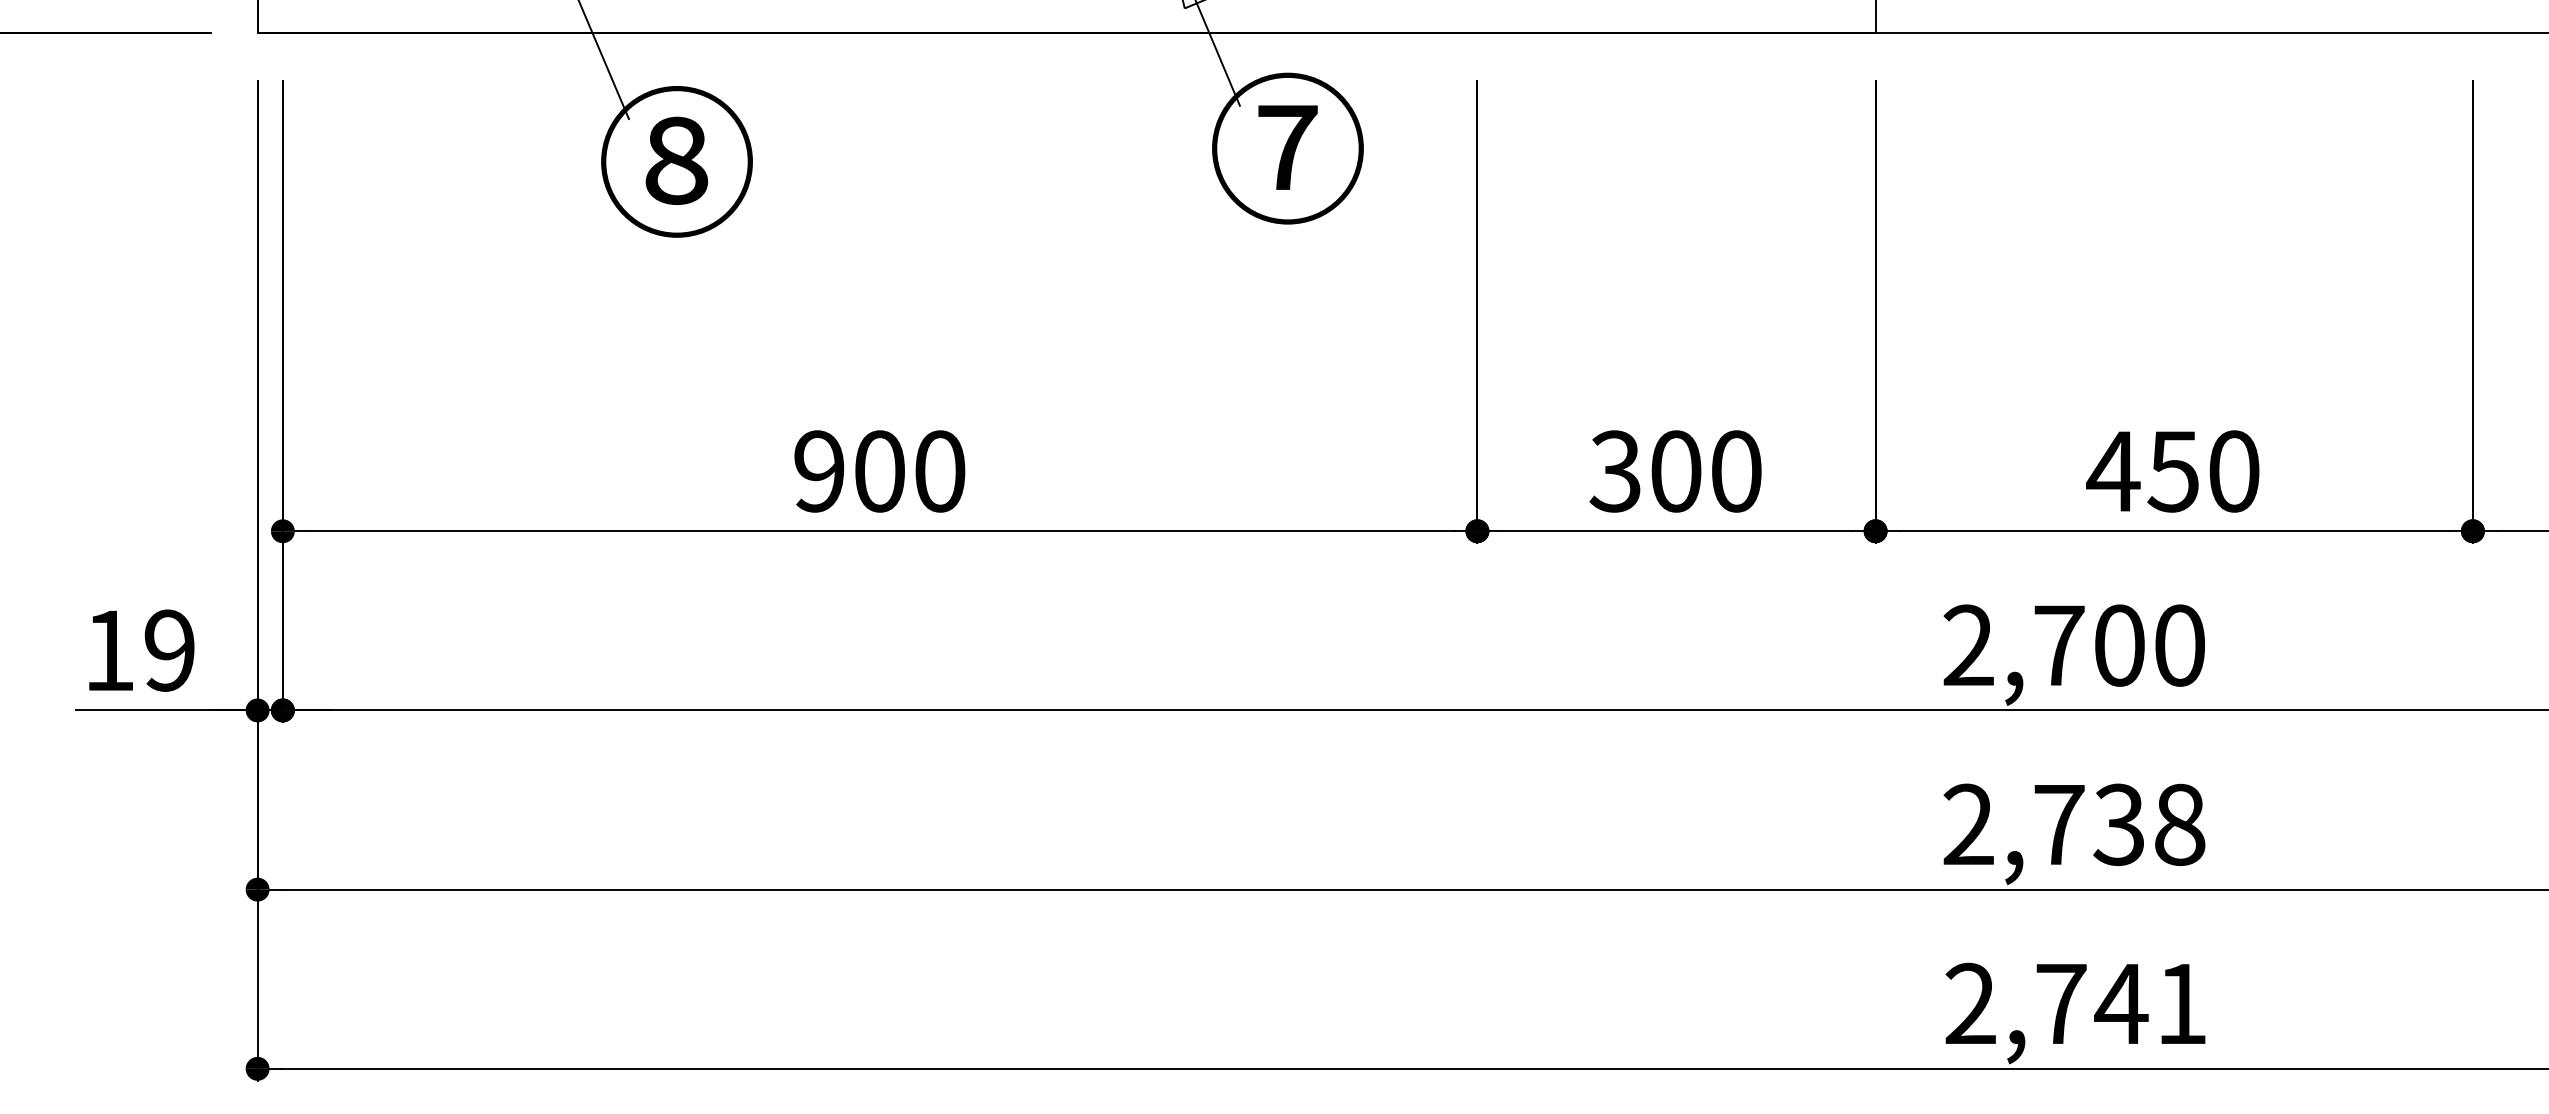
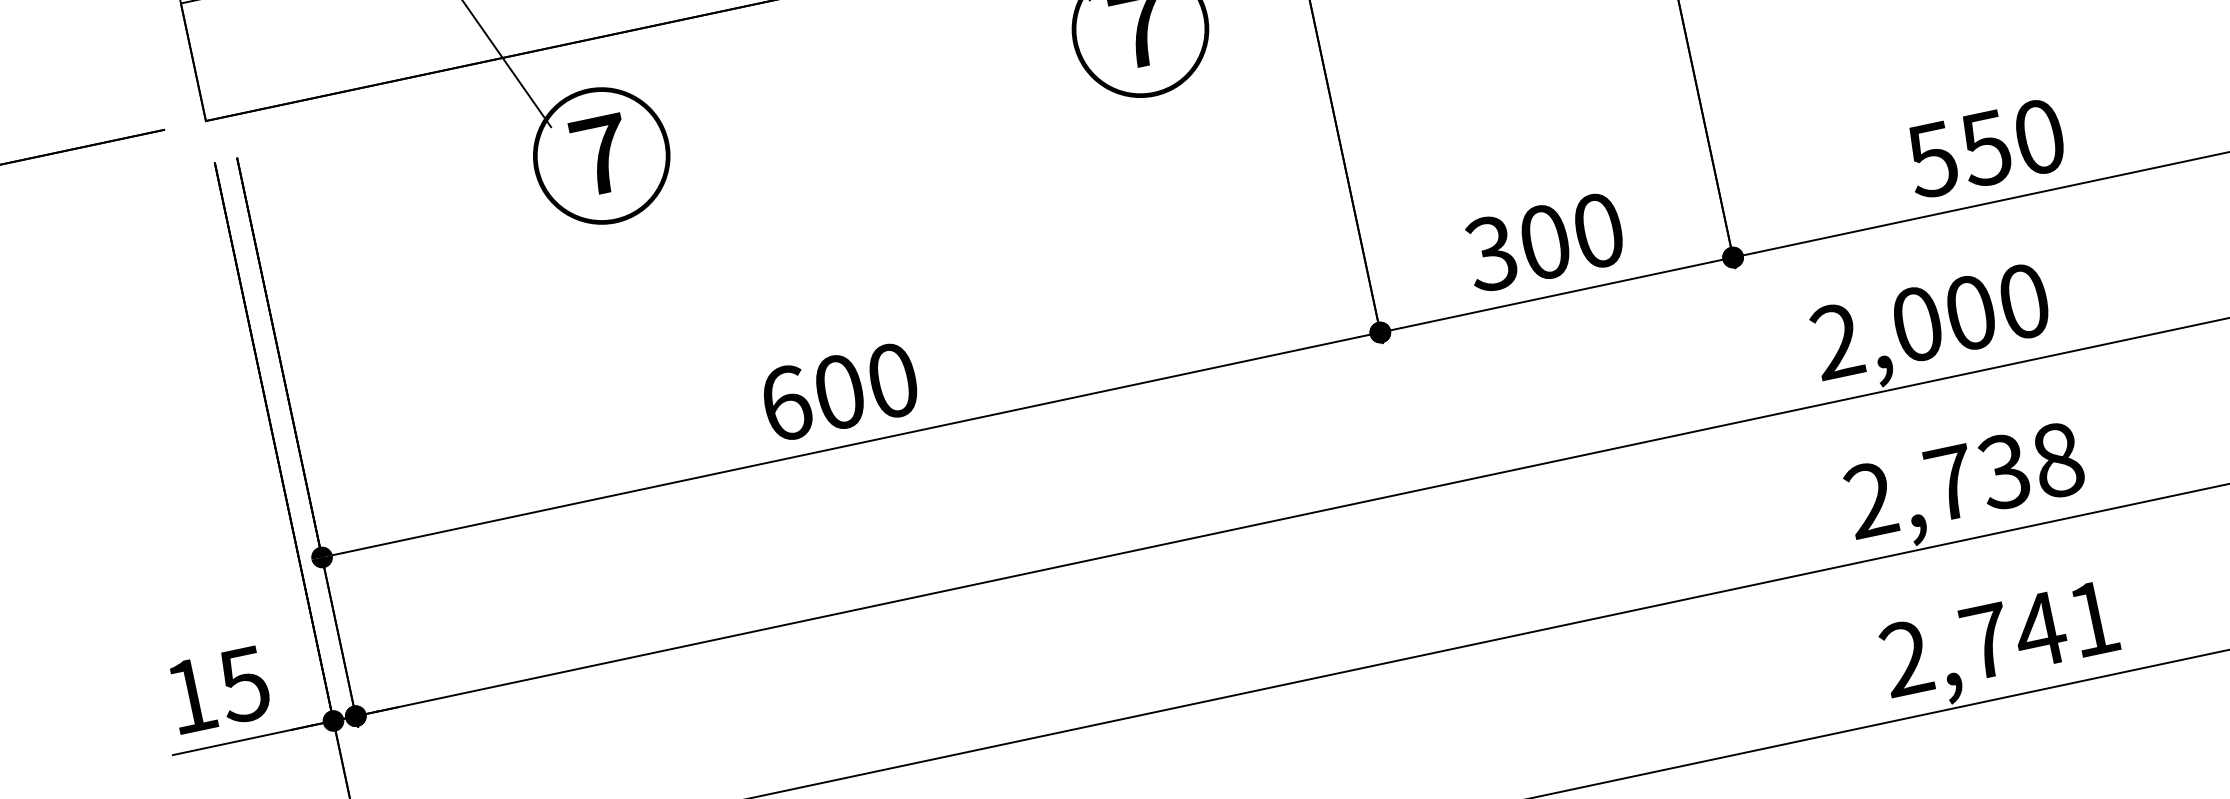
text: (676, 160) -> (600, 154), ⑧ -> ⑦
text: (819, 471) -> (786, 403), 900 -> 600
text: (2113, 471) -> (1932, 159), 450 -> 550
text: (2059, 645) -> (1917, 324), 2,700 -> 2,000
text: (168, 650) -> (243, 684), 19 -> 15

